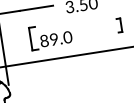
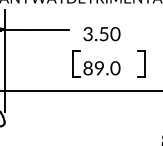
part: (119, 25) -> (141, 63), size x1.67
part: (50, 35) -> (96, 63), moved

